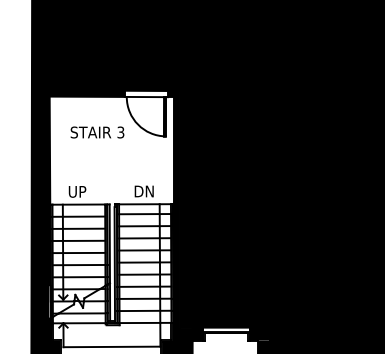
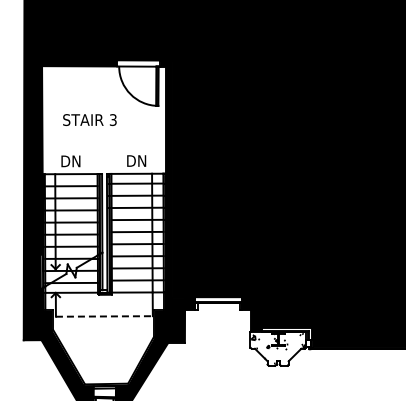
text: (97, 131) -> (89, 119), moved
text: (78, 191) -> (70, 161), UP -> DN
line: (112, 346) -> (104, 316), solid -> dashed

